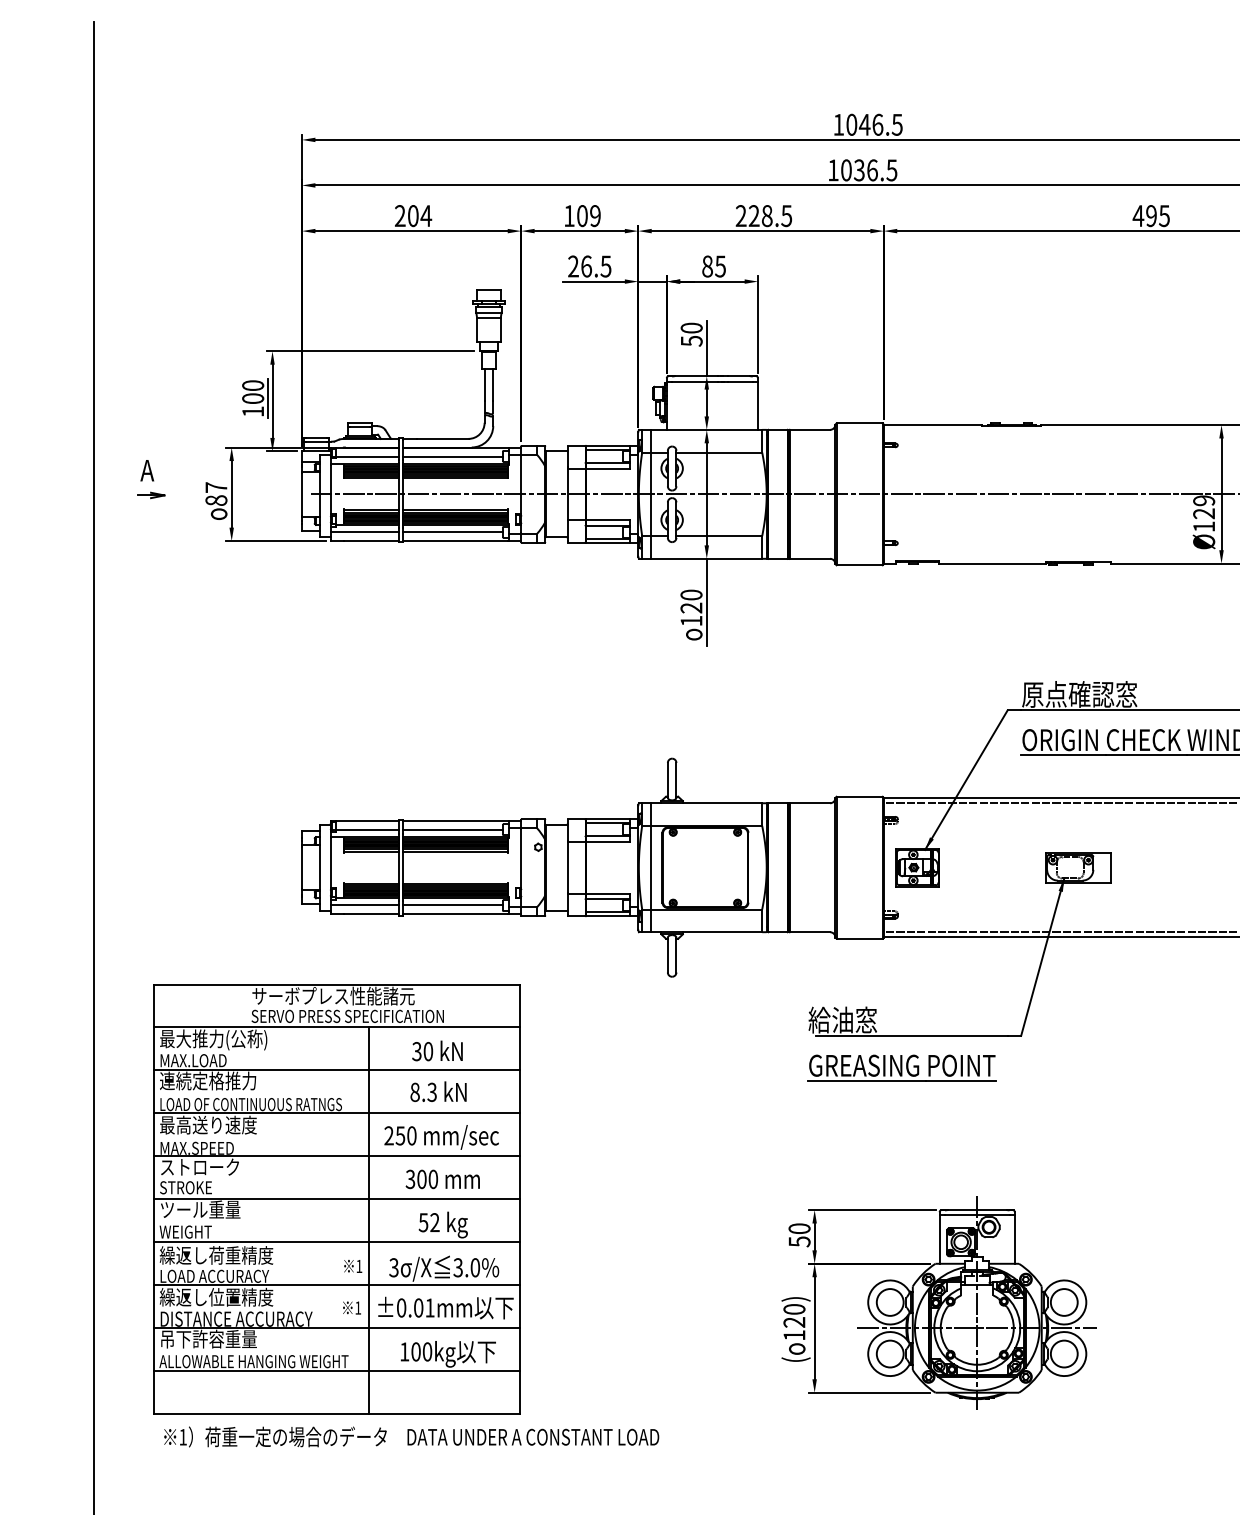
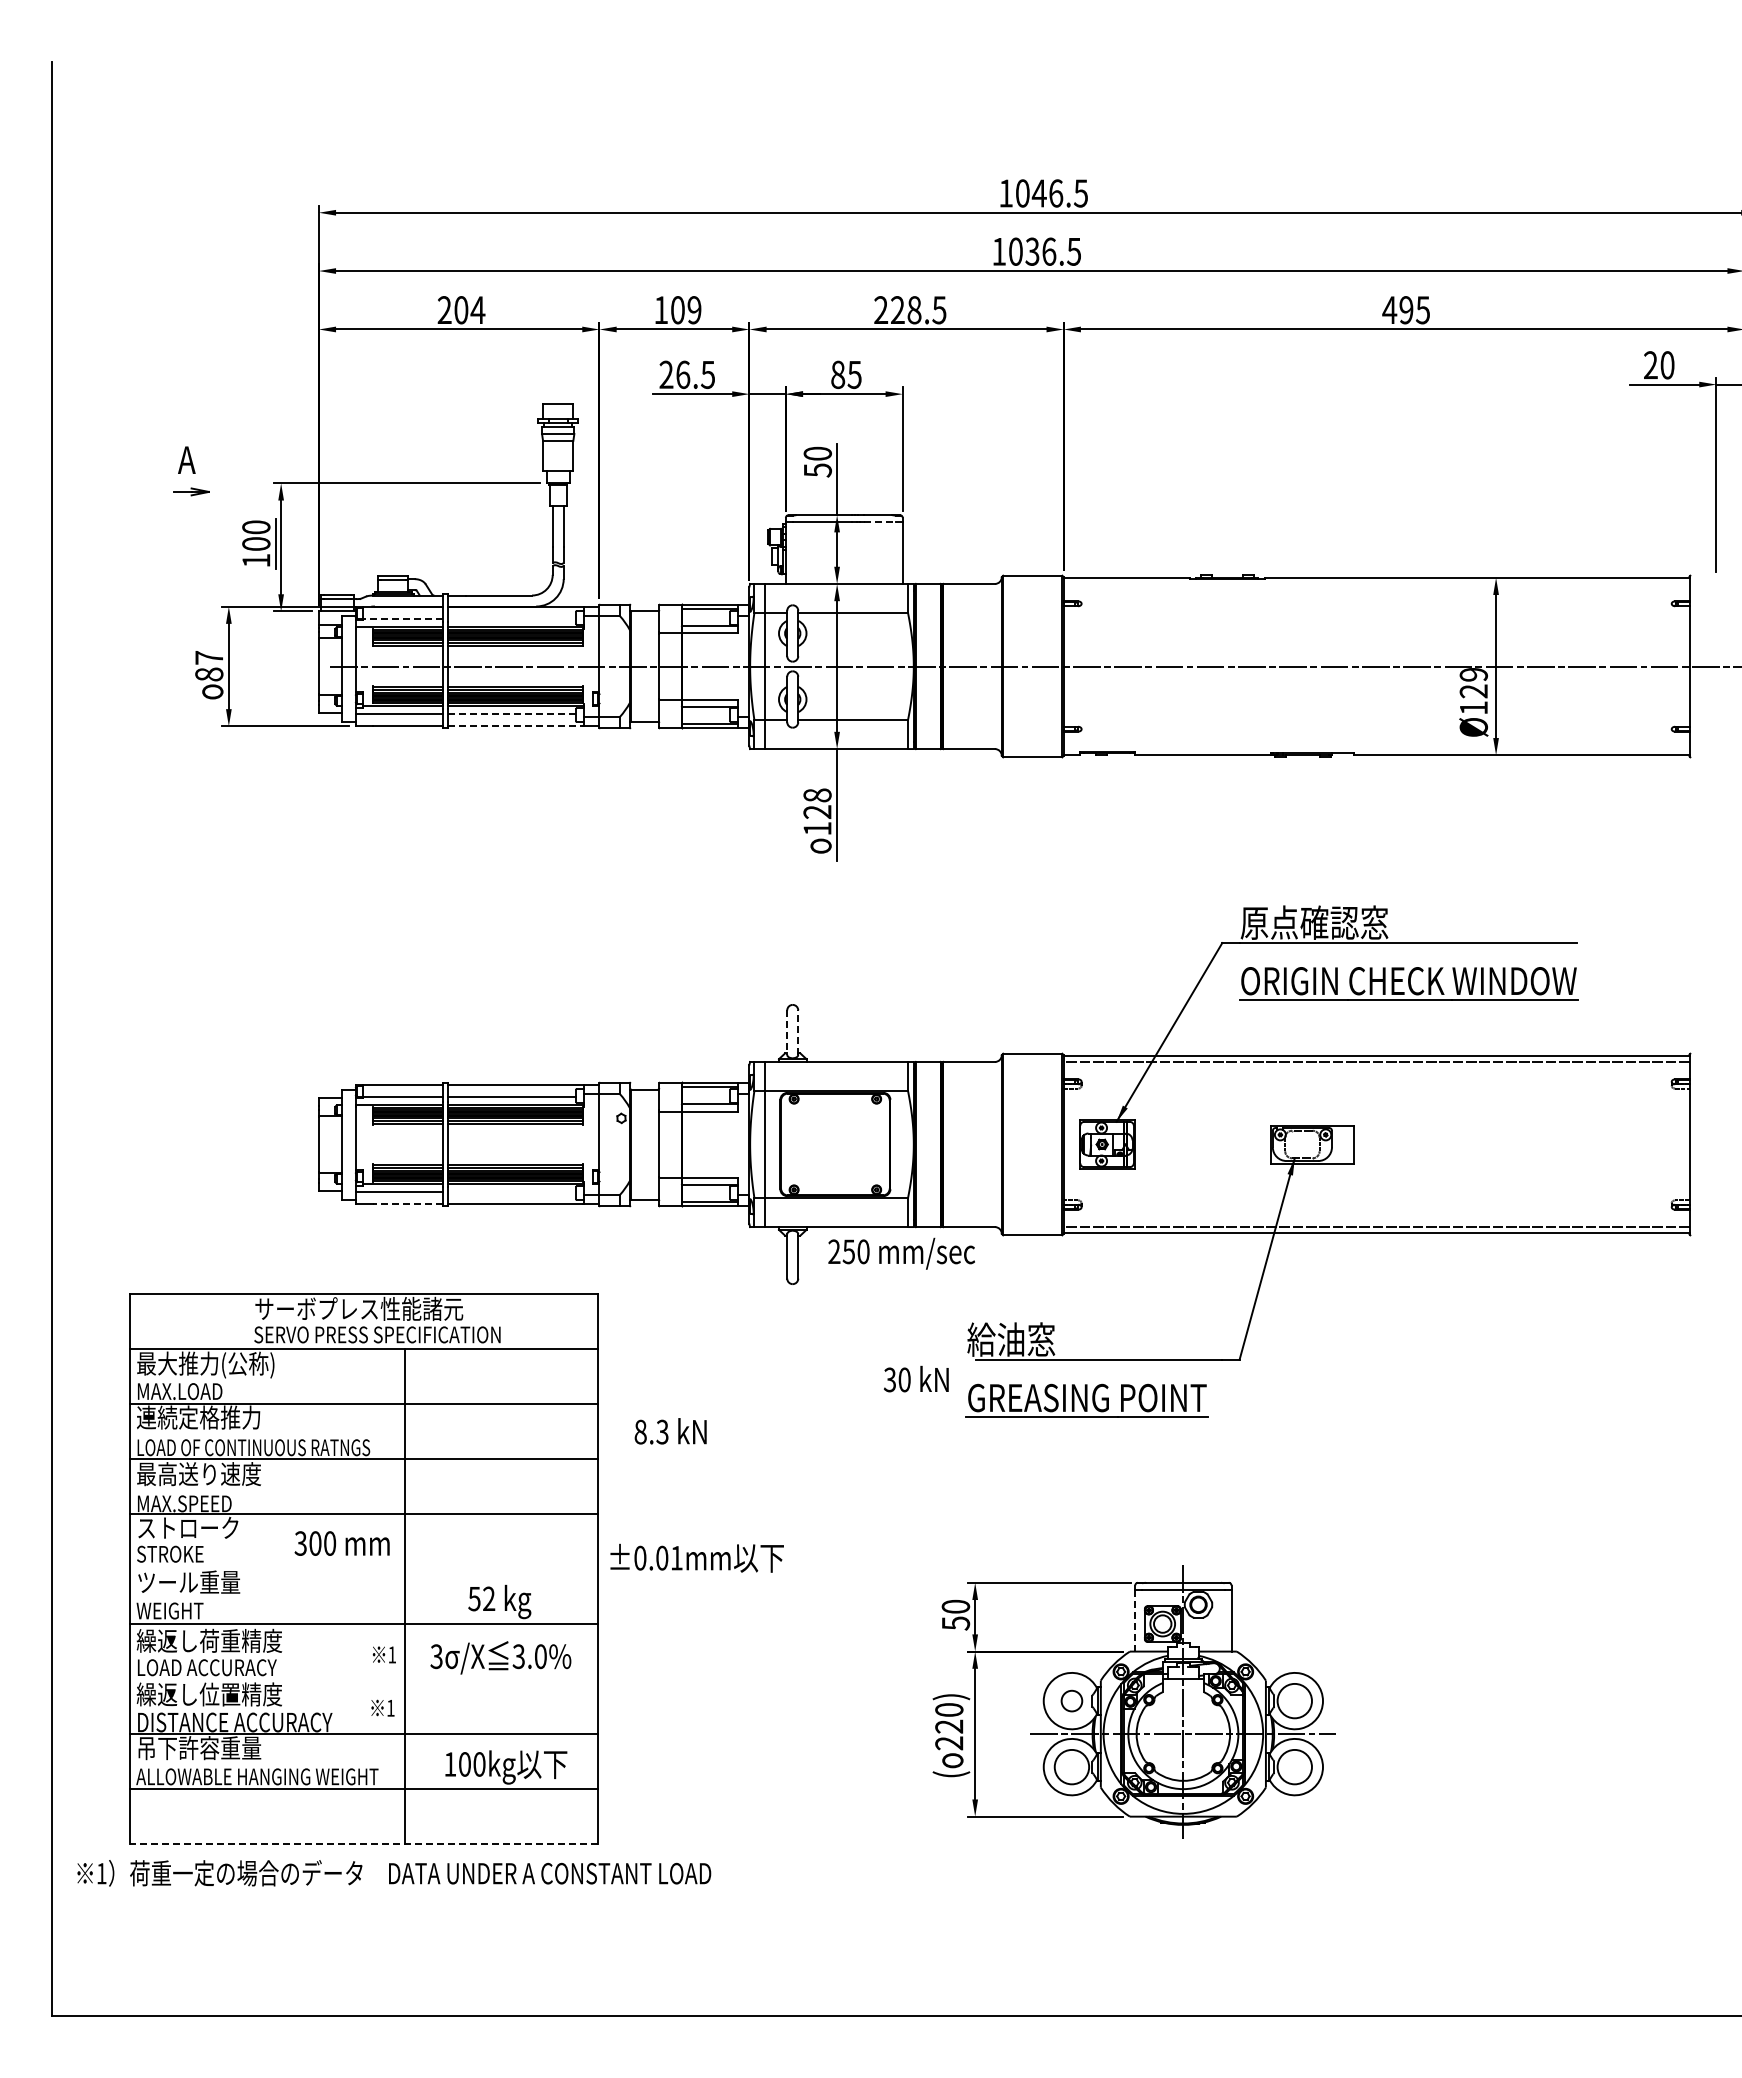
line: (740, 381) -> (880, 522), solid -> dashed
line: (367, 456) -> (402, 618), solid -> dashed
line: (453, 456) -> (512, 618), removed
part: (150, 479) -> (191, 471), moved
line: (453, 531) -> (512, 714), solid -> dashed
line: (456, 541) -> (516, 726), solid -> dashed
text: (691, 595) -> (817, 795), o120 -> o128
line: (676, 780) -> (798, 1032), solid -> dashed
line: (668, 781) -> (787, 1033), solid -> dashed
line: (453, 905) -> (512, 1192), removed
line: (371, 914) -> (407, 1204), solid -> dashed
text: (437, 1050) -> (916, 1378), moved
text: (438, 1091) -> (670, 1431), moved
text: (441, 1137) -> (901, 1253), moved
text: (442, 1179) -> (341, 1543), moved
line: (336, 1199) -> (363, 1569), removed
line: (939, 1239) -> (1135, 1620), solid -> dashed
line: (336, 1285) -> (363, 1679), removed
circle: (889, 1301) -> (1071, 1700), size x0.6
text: (445, 1307) -> (696, 1557), moved
text: (794, 1335) -> (949, 1743), (o120) -> (o220)
line: (336, 1414) -> (363, 1844), solid -> dashed
text: (411, 1437) -> (394, 1873), moved

